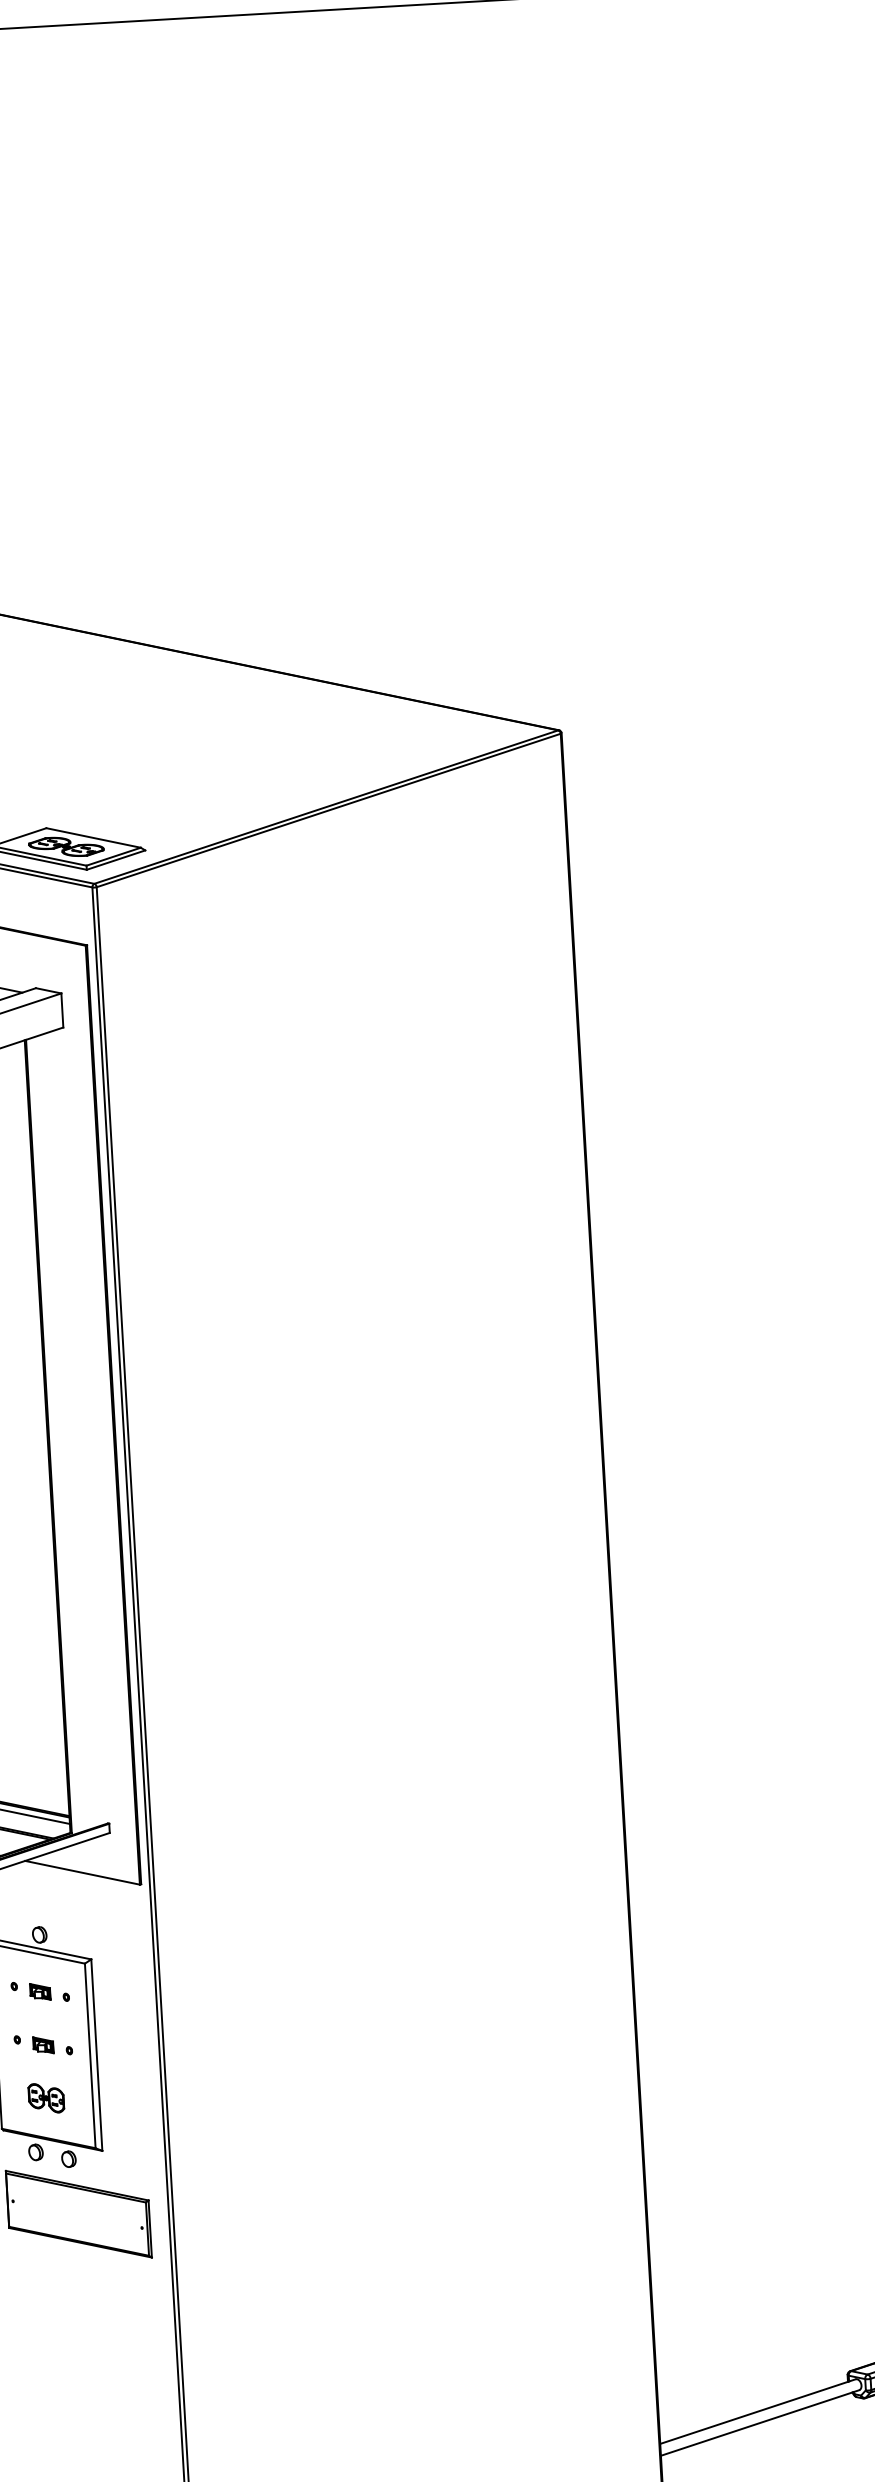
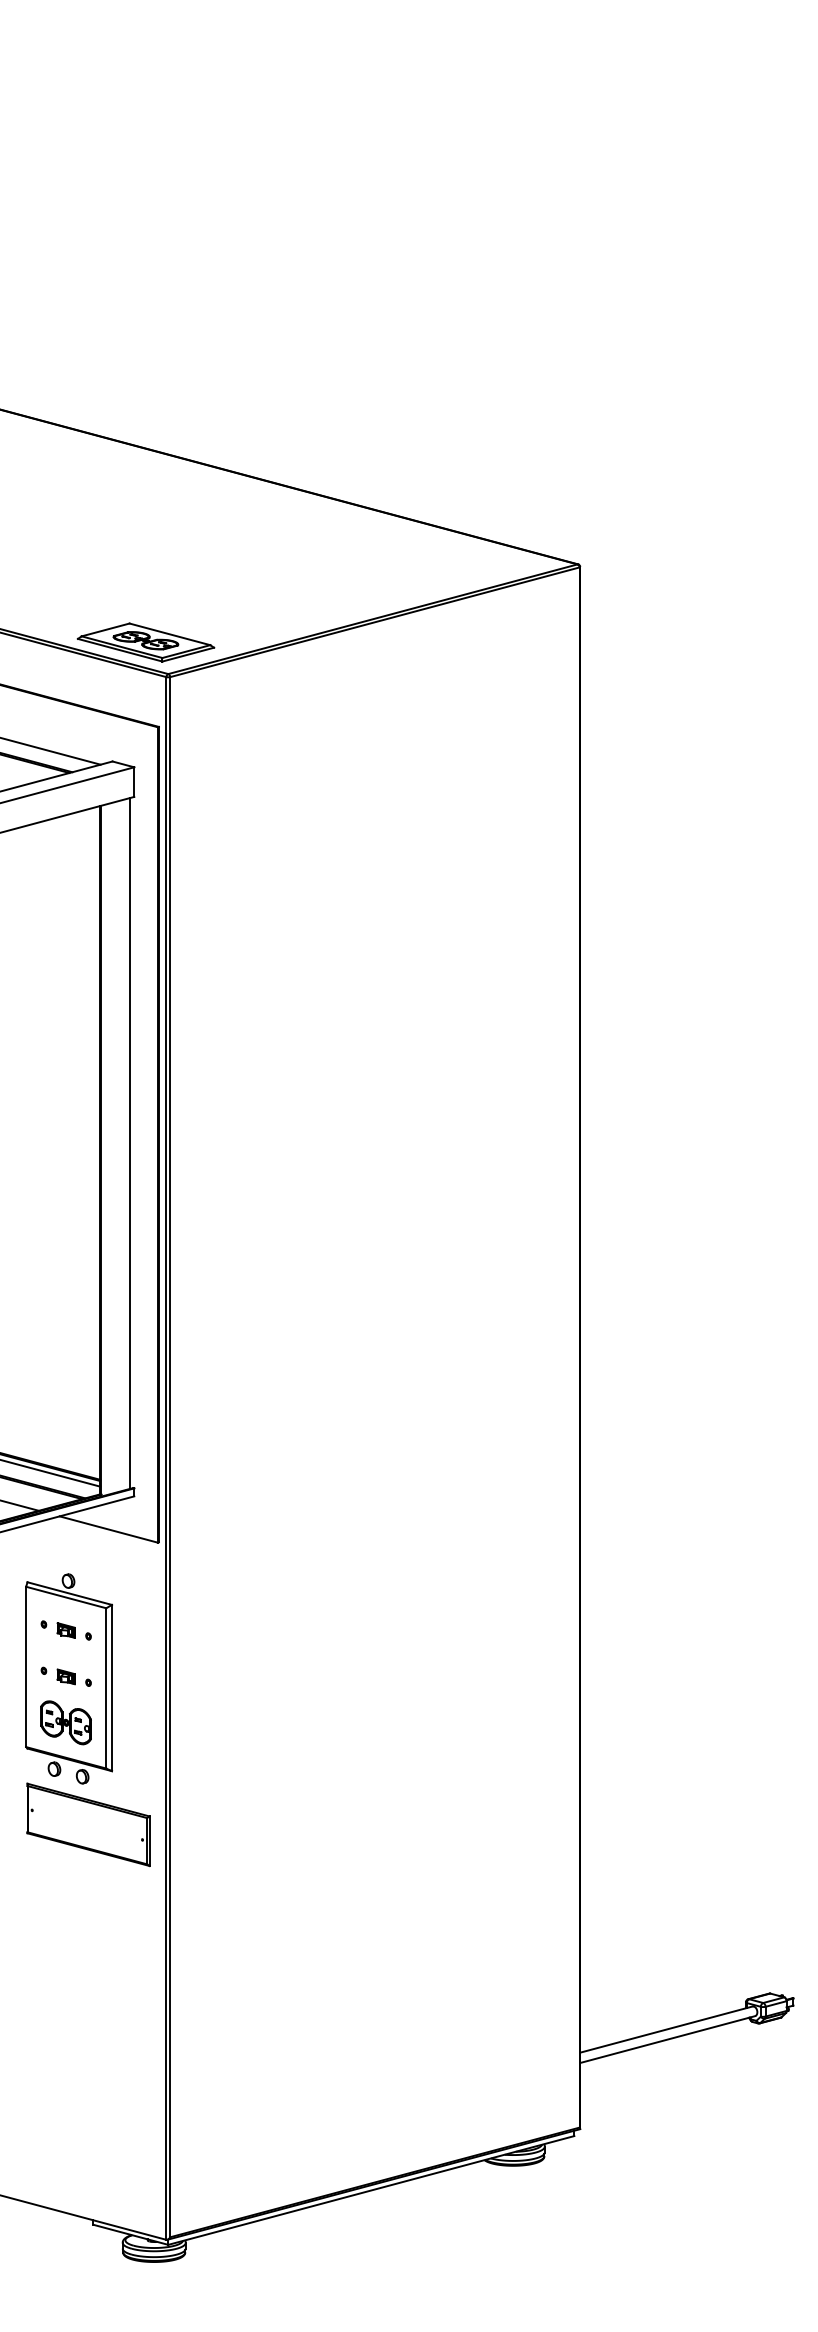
line: (80, 1426) -> (129, 1143), added
part: (45, 2097) -> (65, 1722), size x1.67

